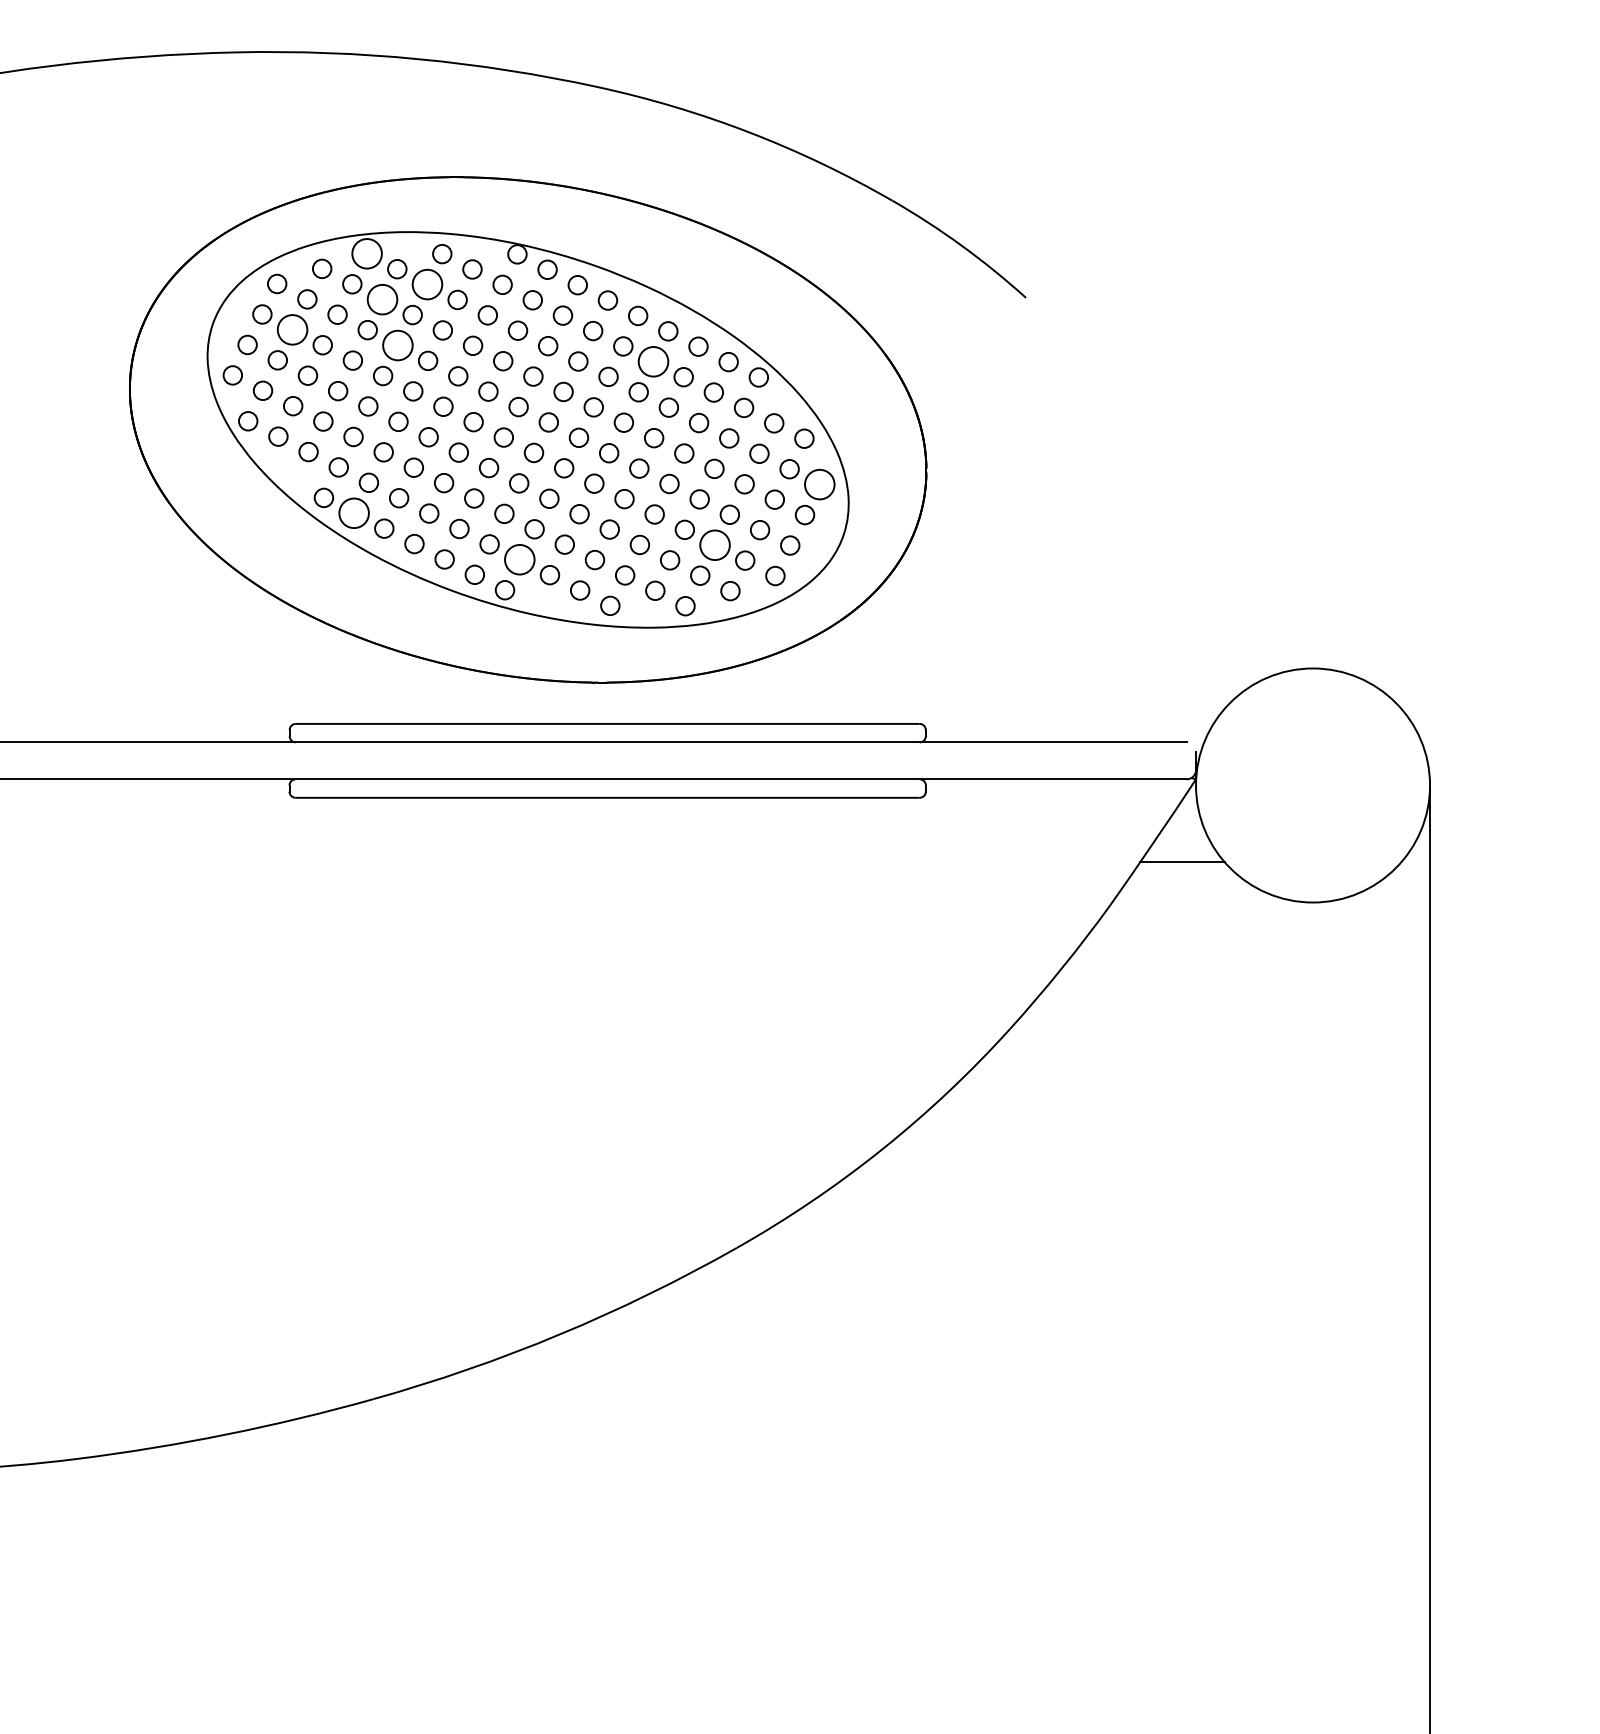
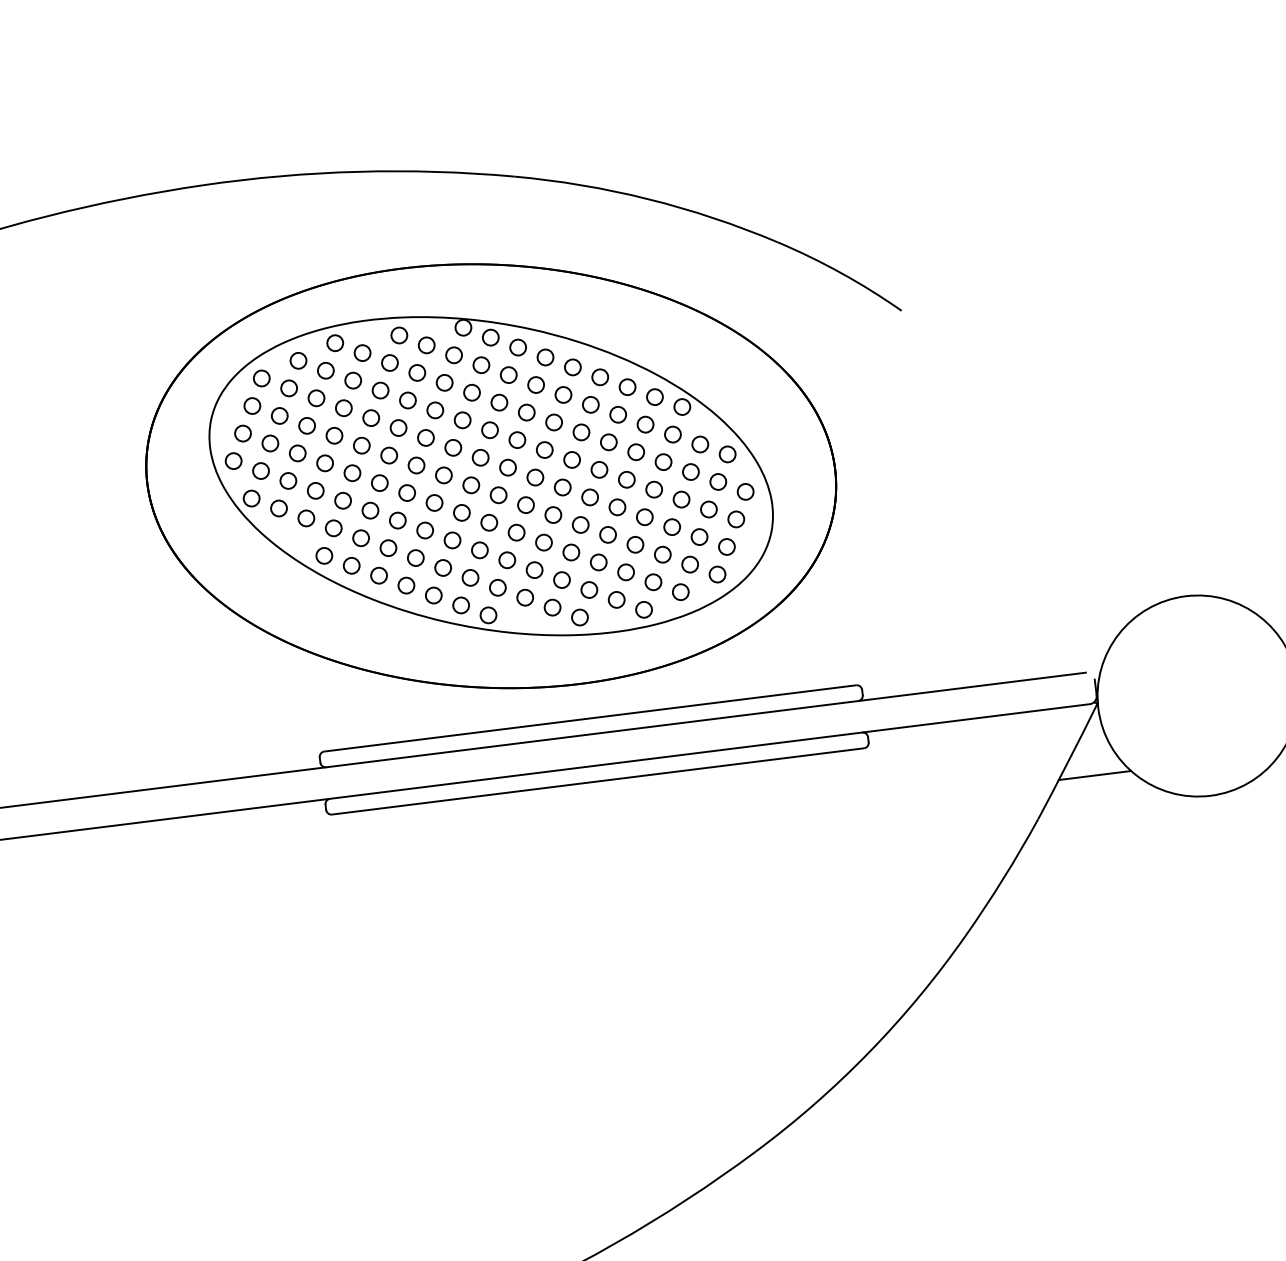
circle: (366, 253) -> (334, 343), size x0.62
circle: (427, 284) -> (389, 362), size x0.62
circle: (382, 299) -> (353, 380), size x0.62
circle: (292, 329) -> (279, 415), size x0.62
circle: (397, 345) -> (370, 418), size x0.62
circle: (653, 361) -> (590, 404), size x0.62
circle: (819, 484) -> (745, 491), size x0.62
circle: (353, 513) -> (351, 566), size x0.62
circle: (714, 545) -> (662, 554), size x0.62
circle: (519, 559) -> (497, 587), size x0.62

